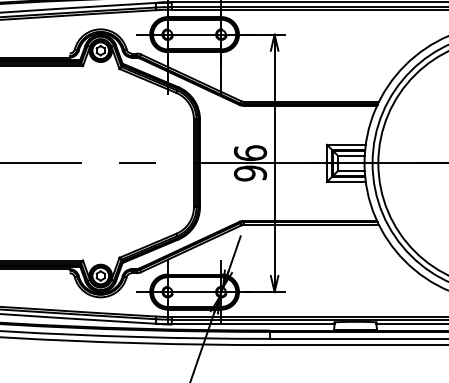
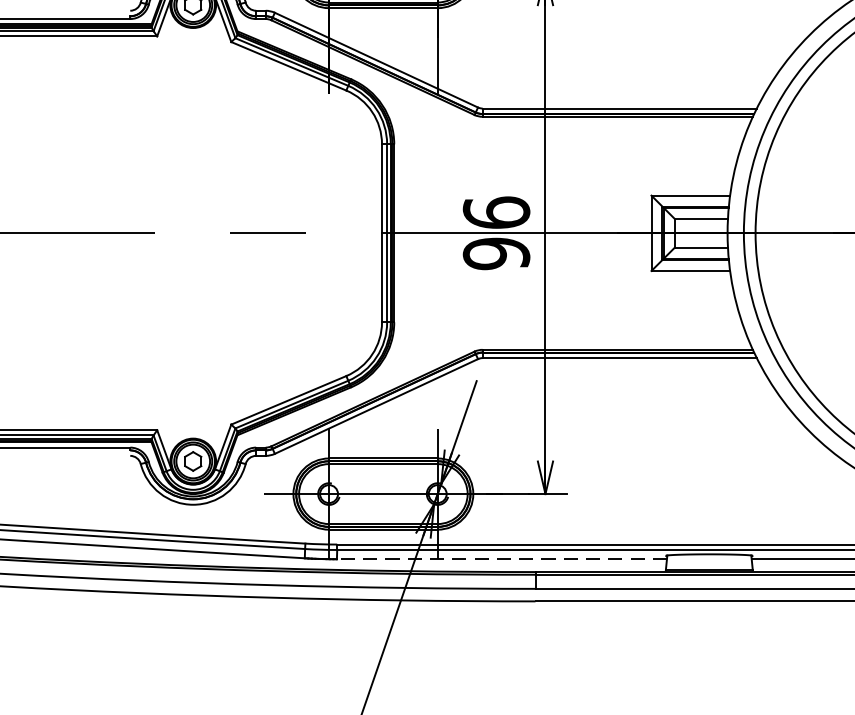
line: (252, 324) -> (500, 559), solid -> dashed

